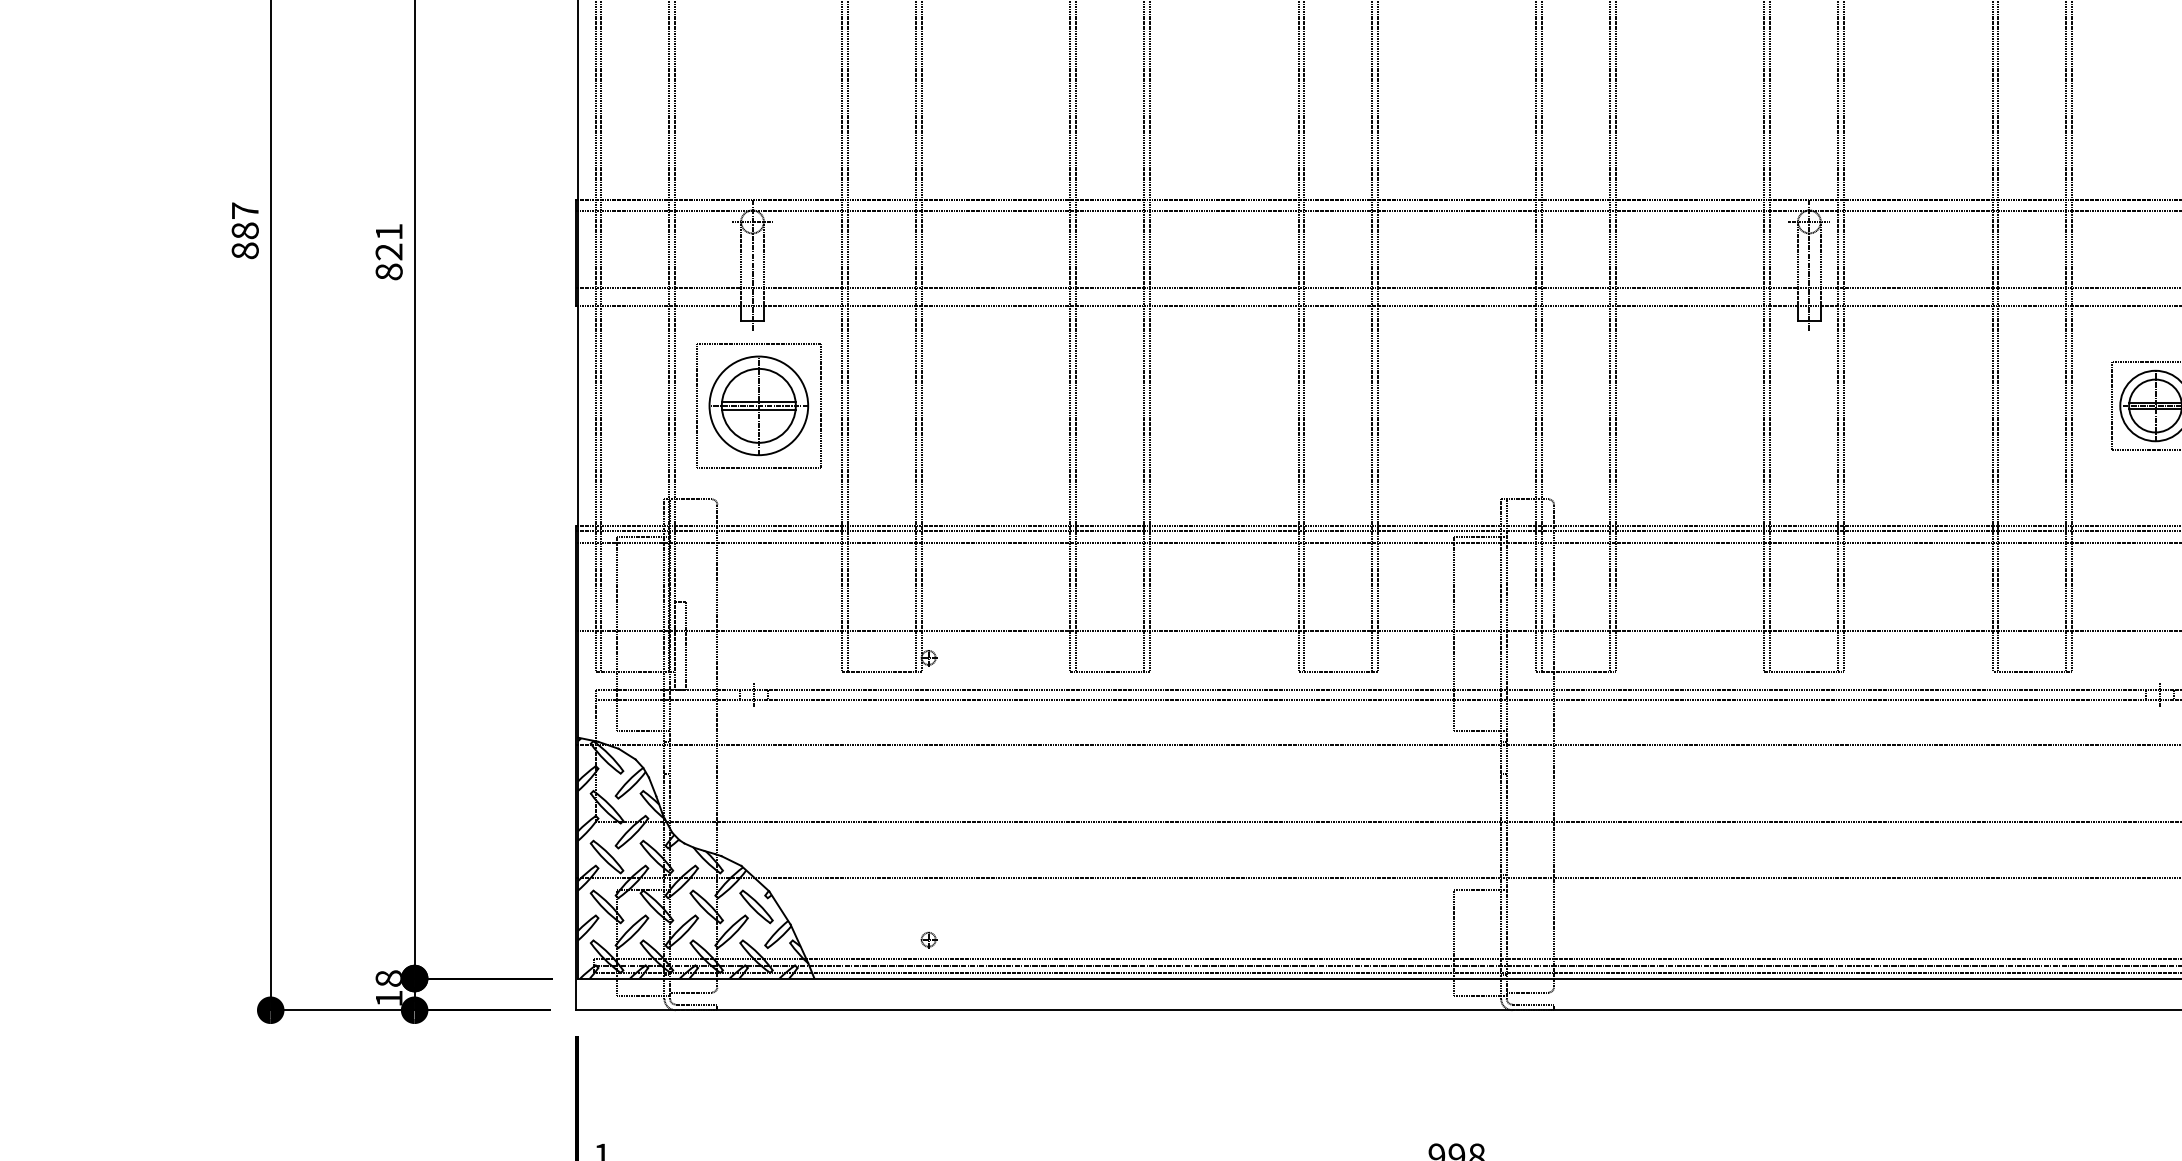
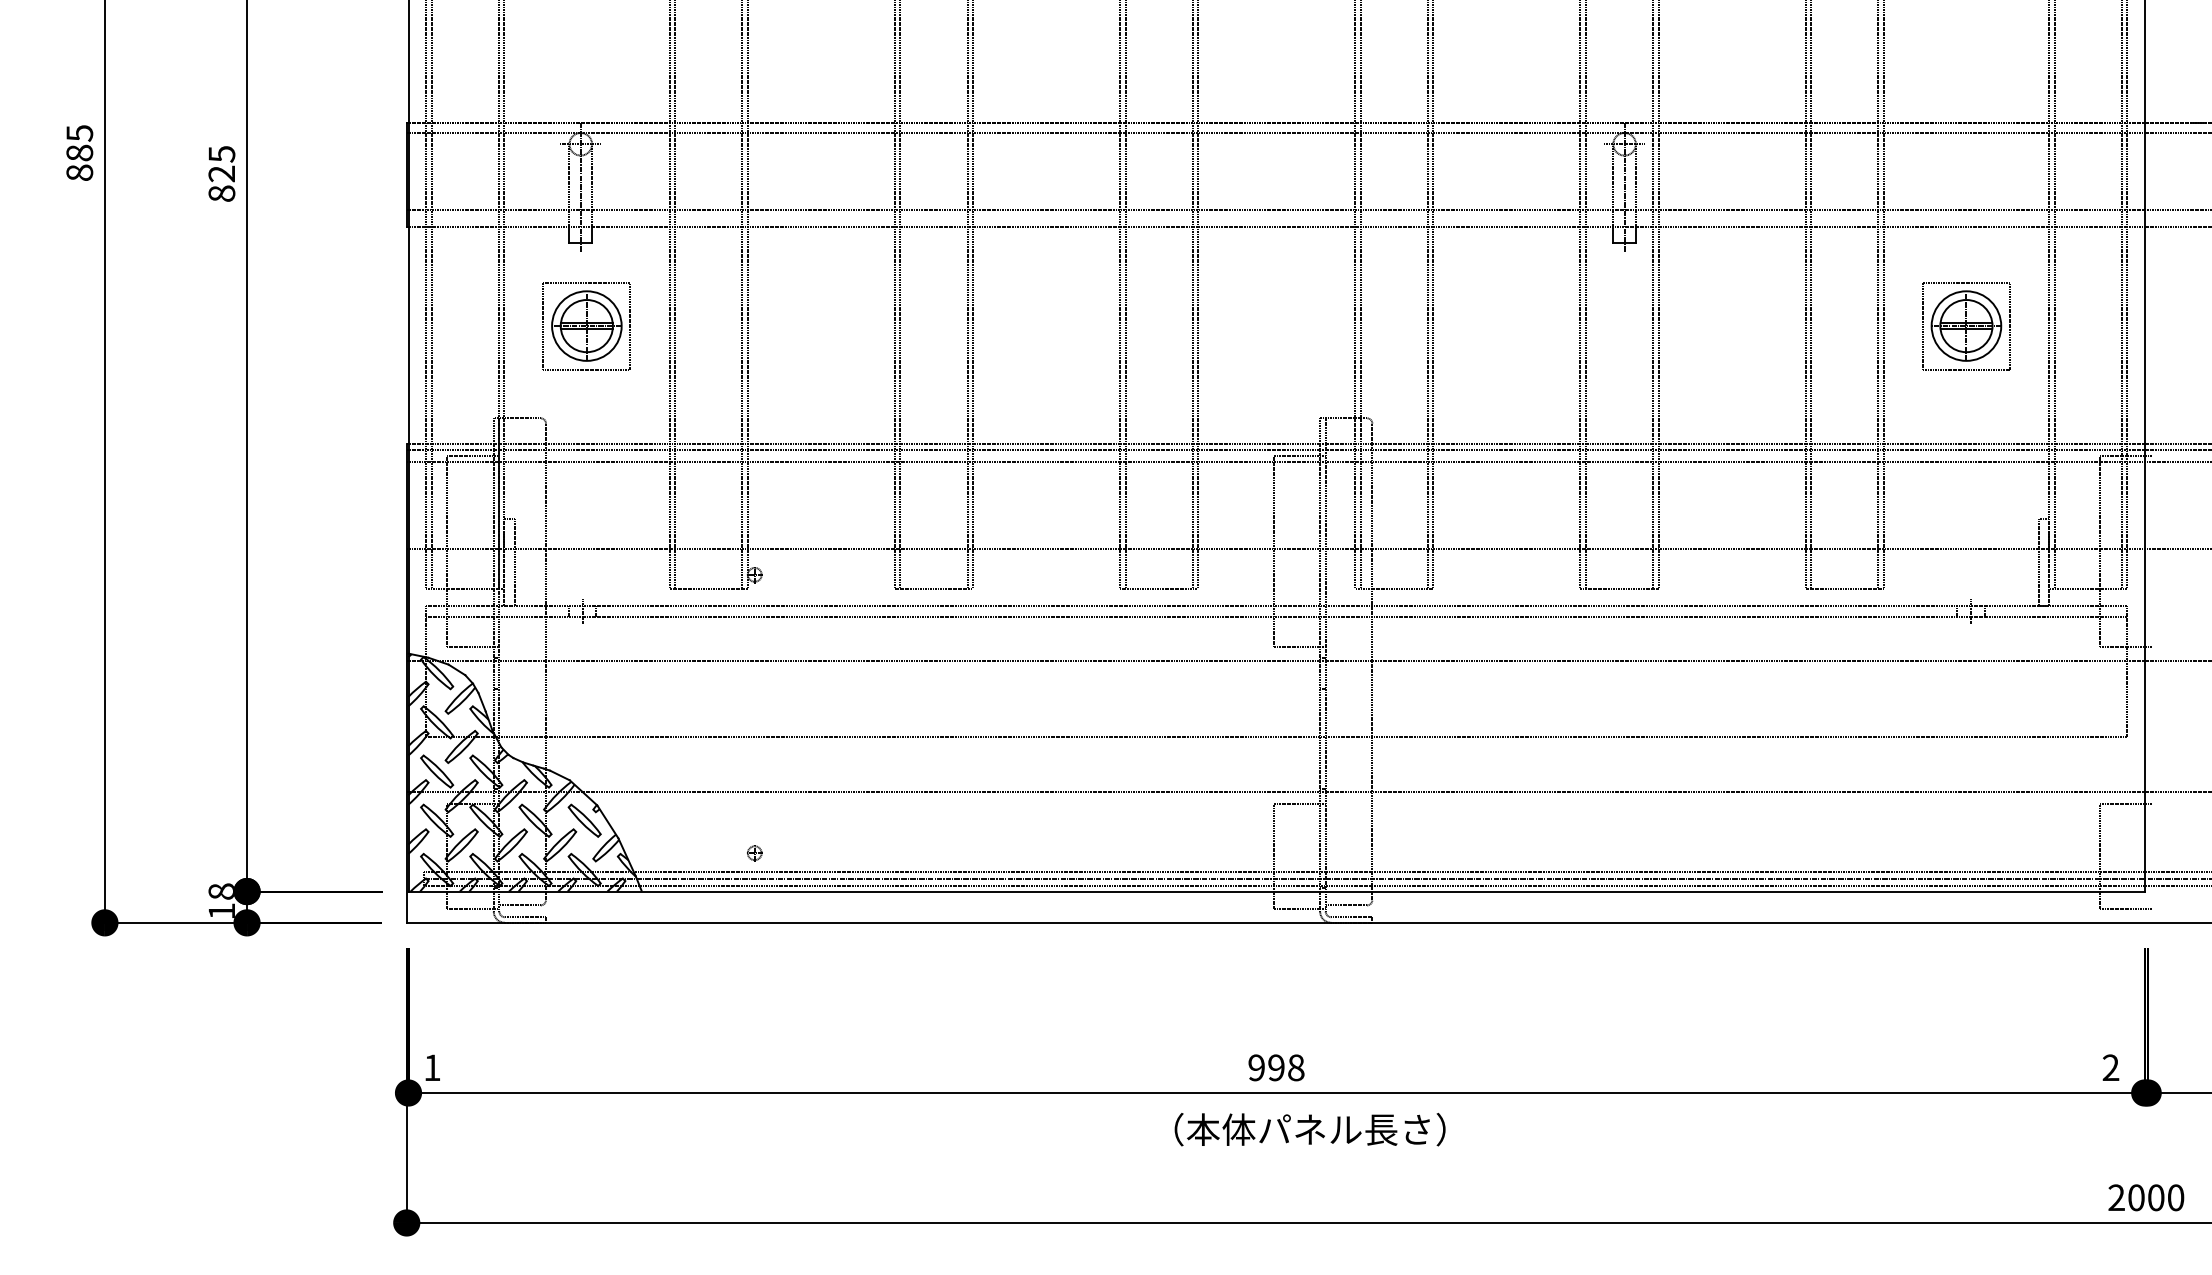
text: (244, 211) -> (79, 133), 887 -> 885
text: (388, 232) -> (221, 154), 821 -> 825
part: (758, 406) -> (586, 326), size x0.71

